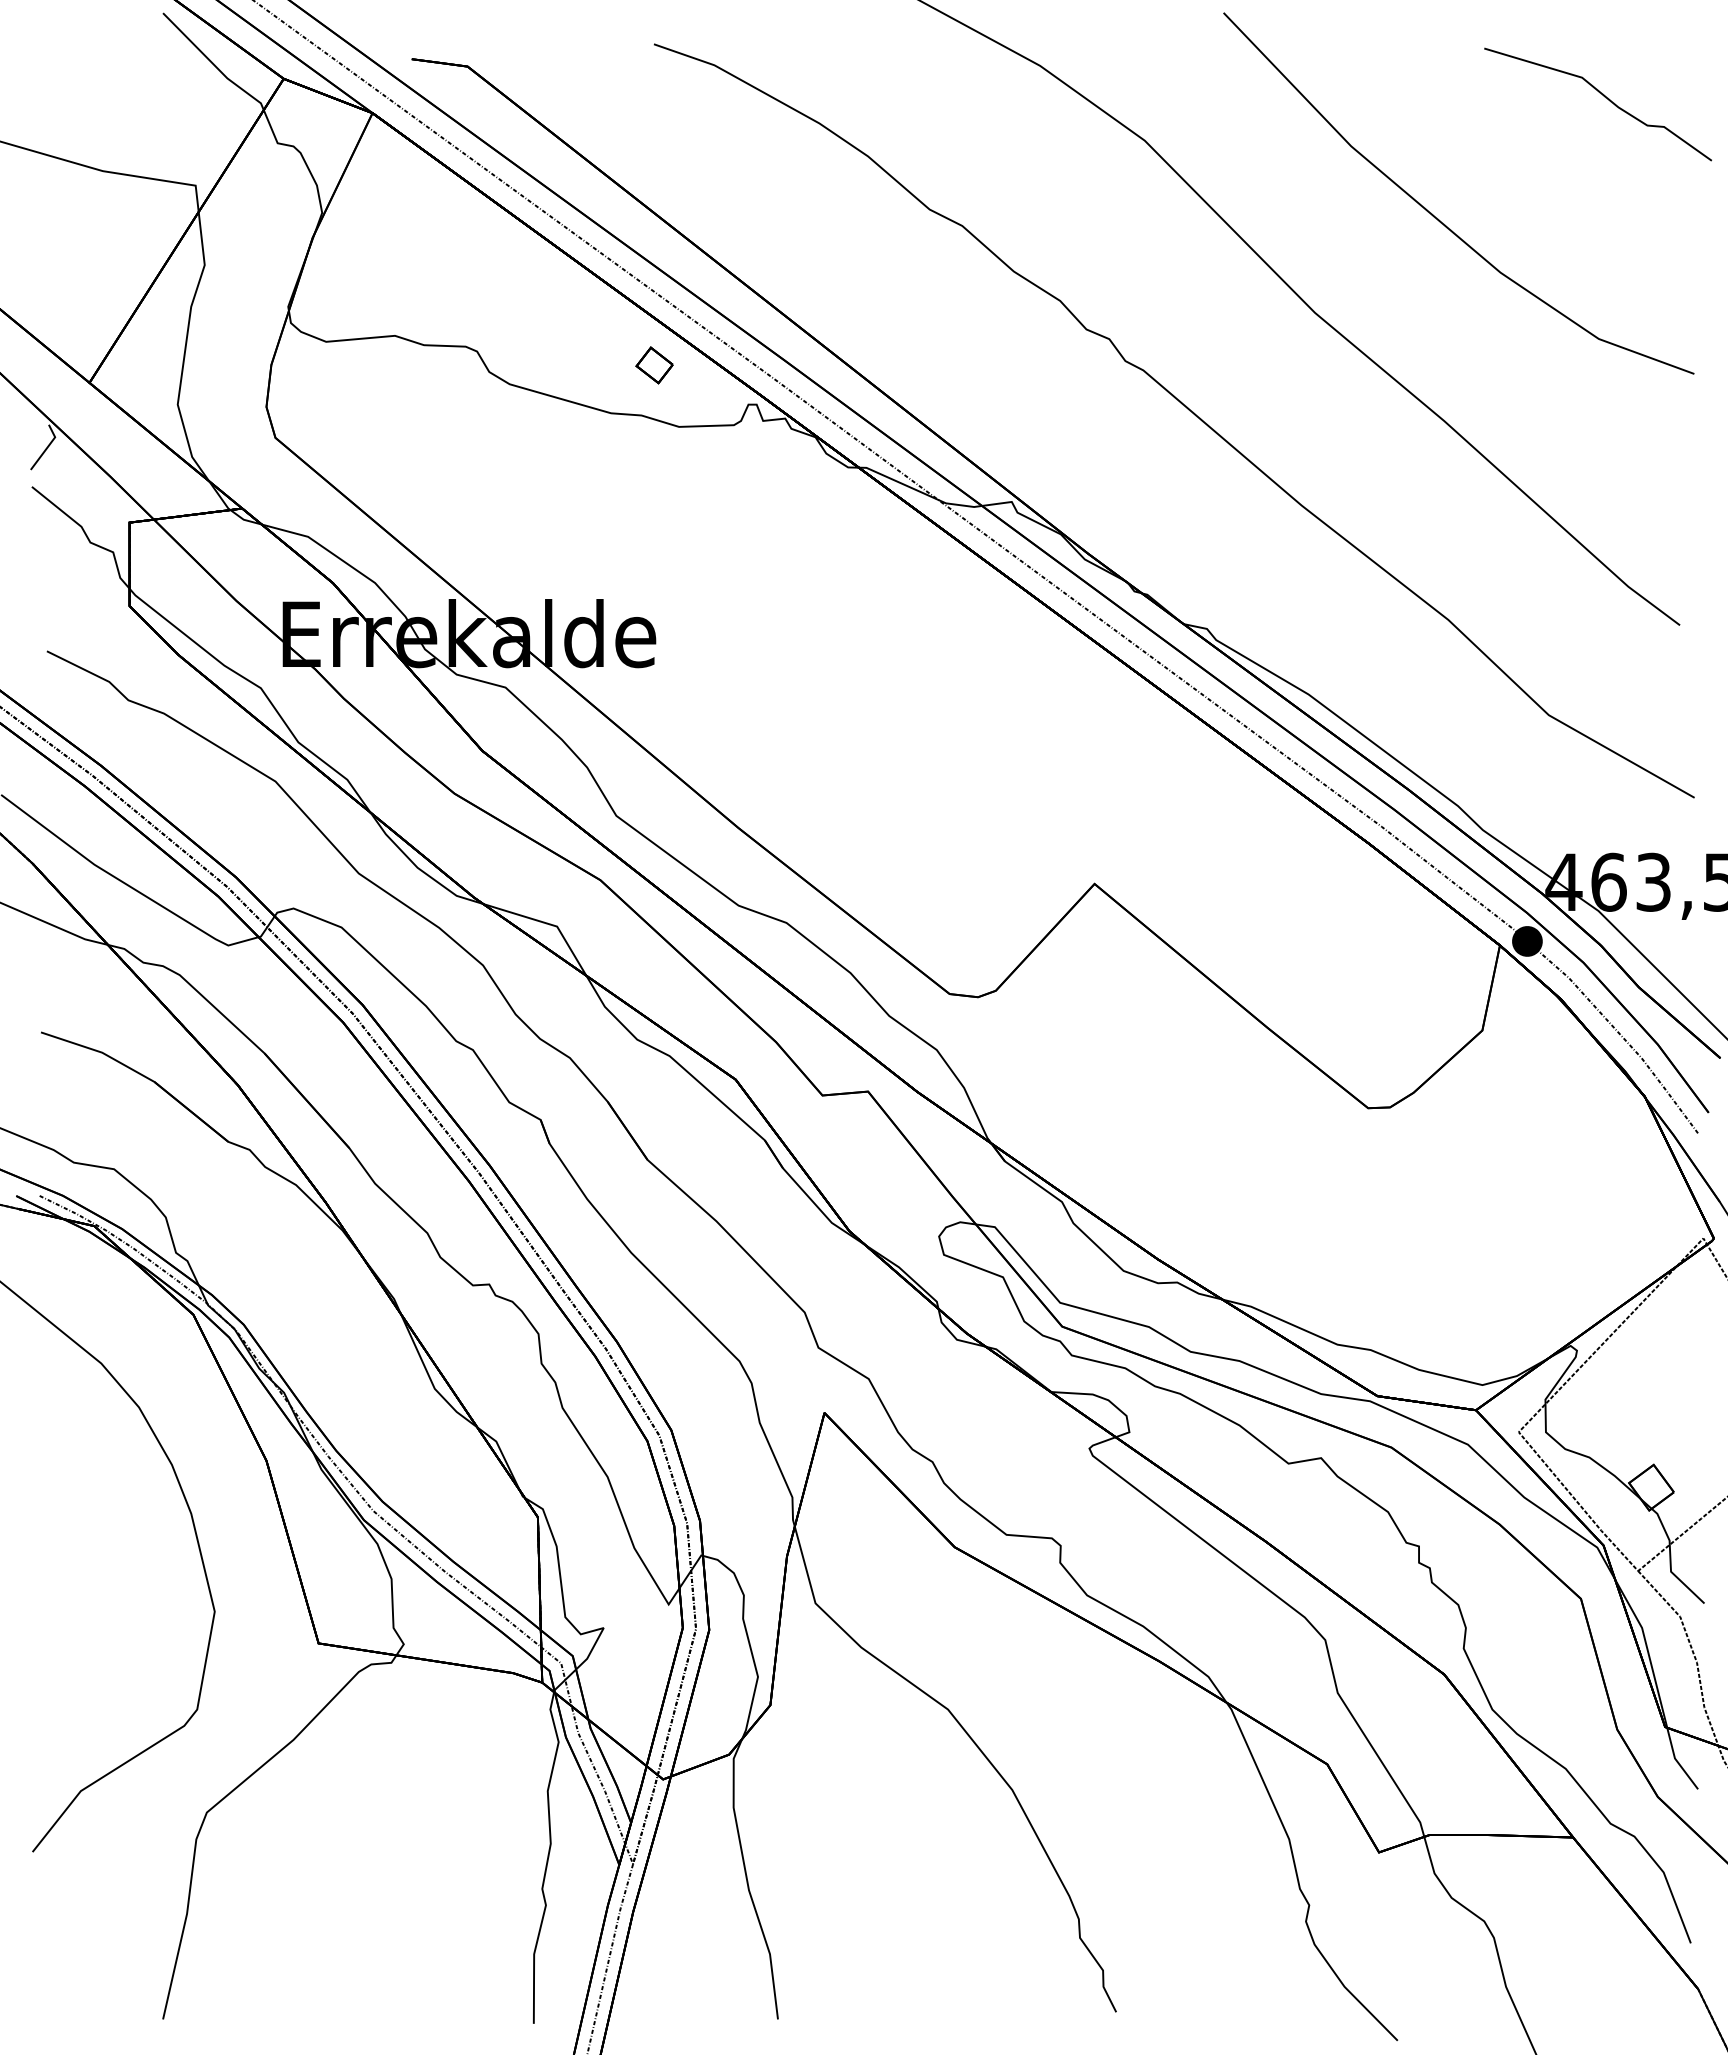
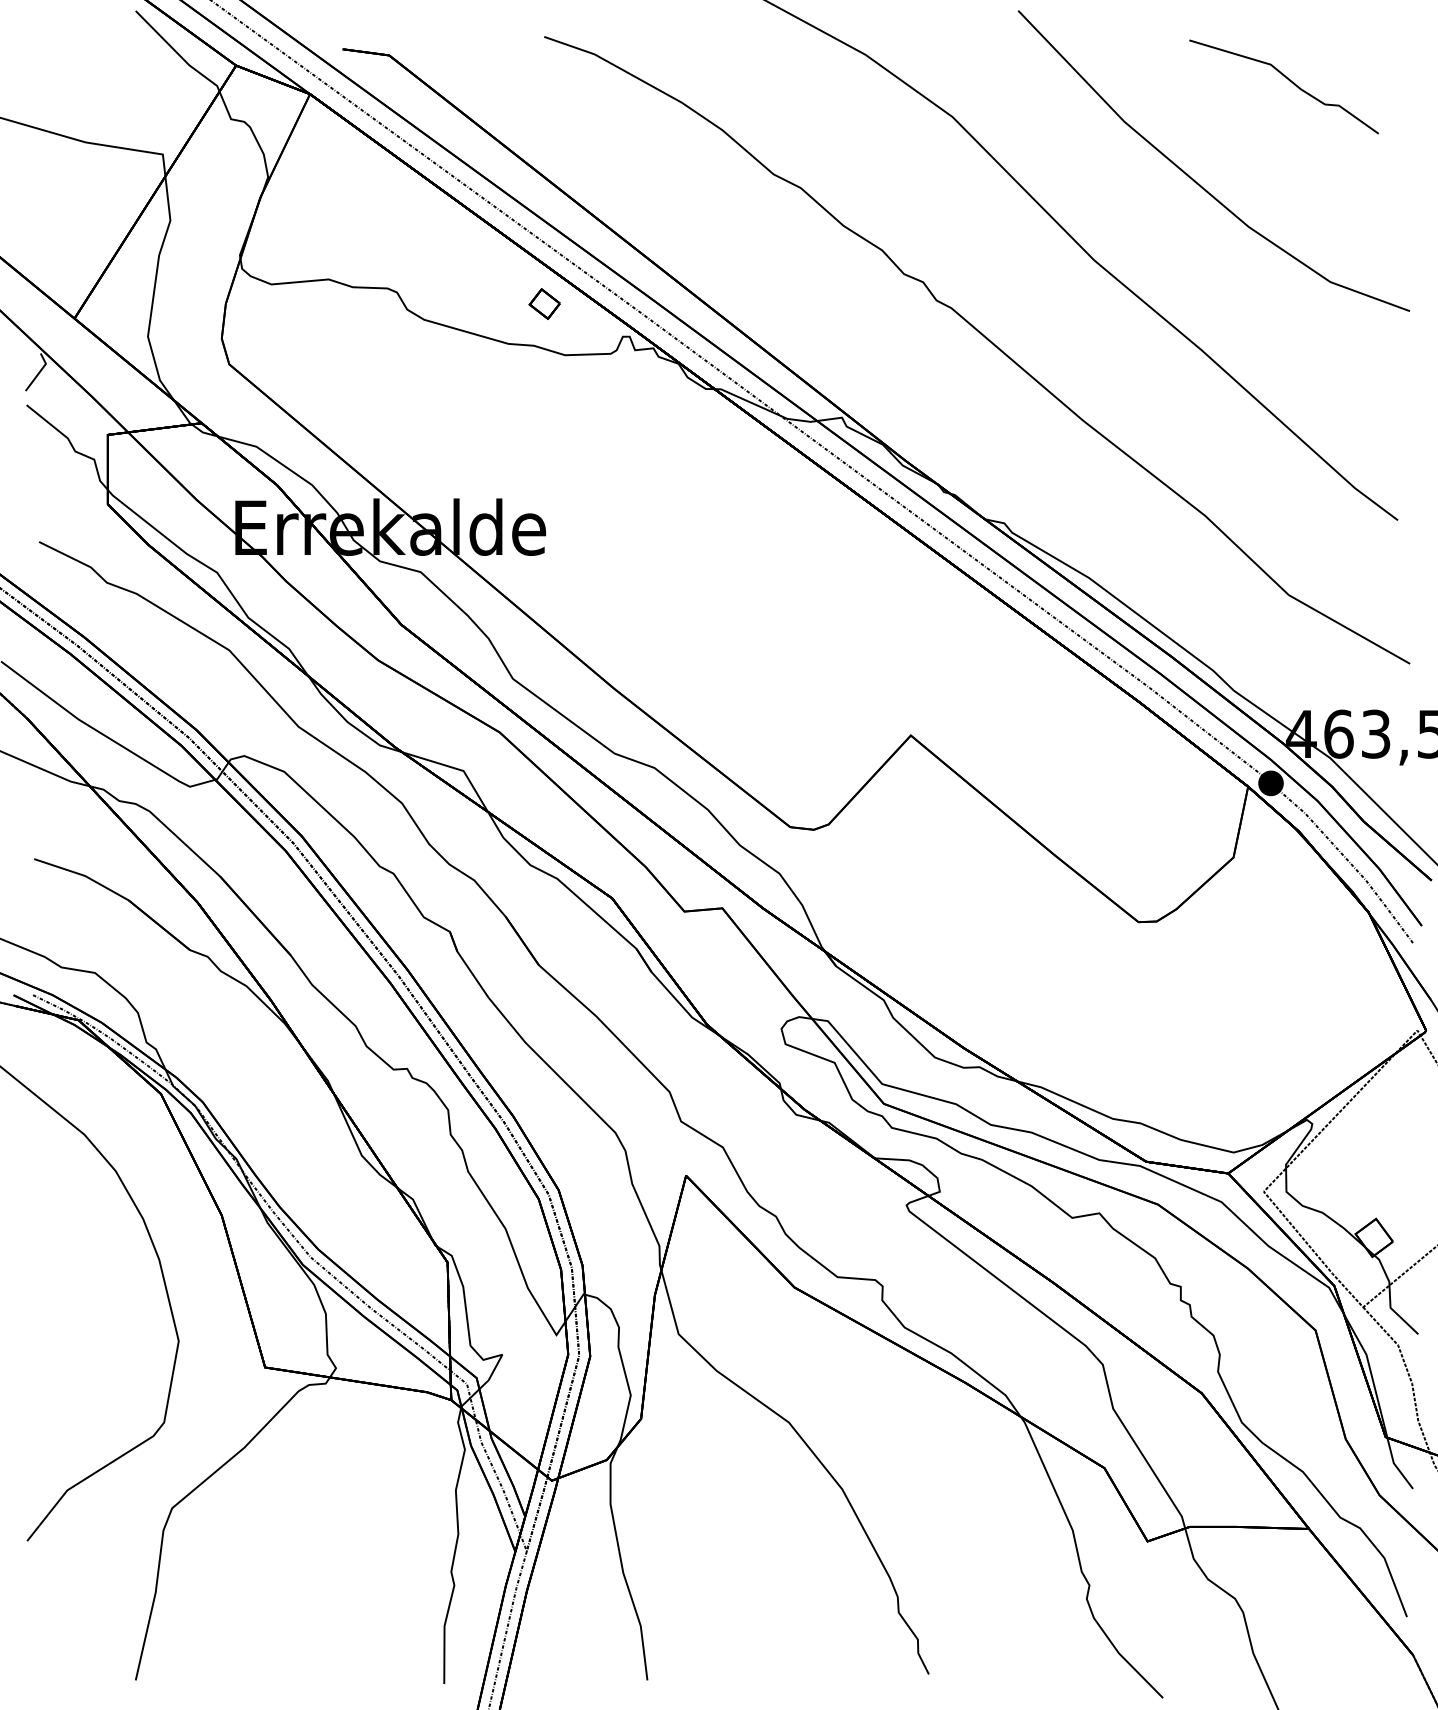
curve: (1604, 97) -> (1289, 81), moved

